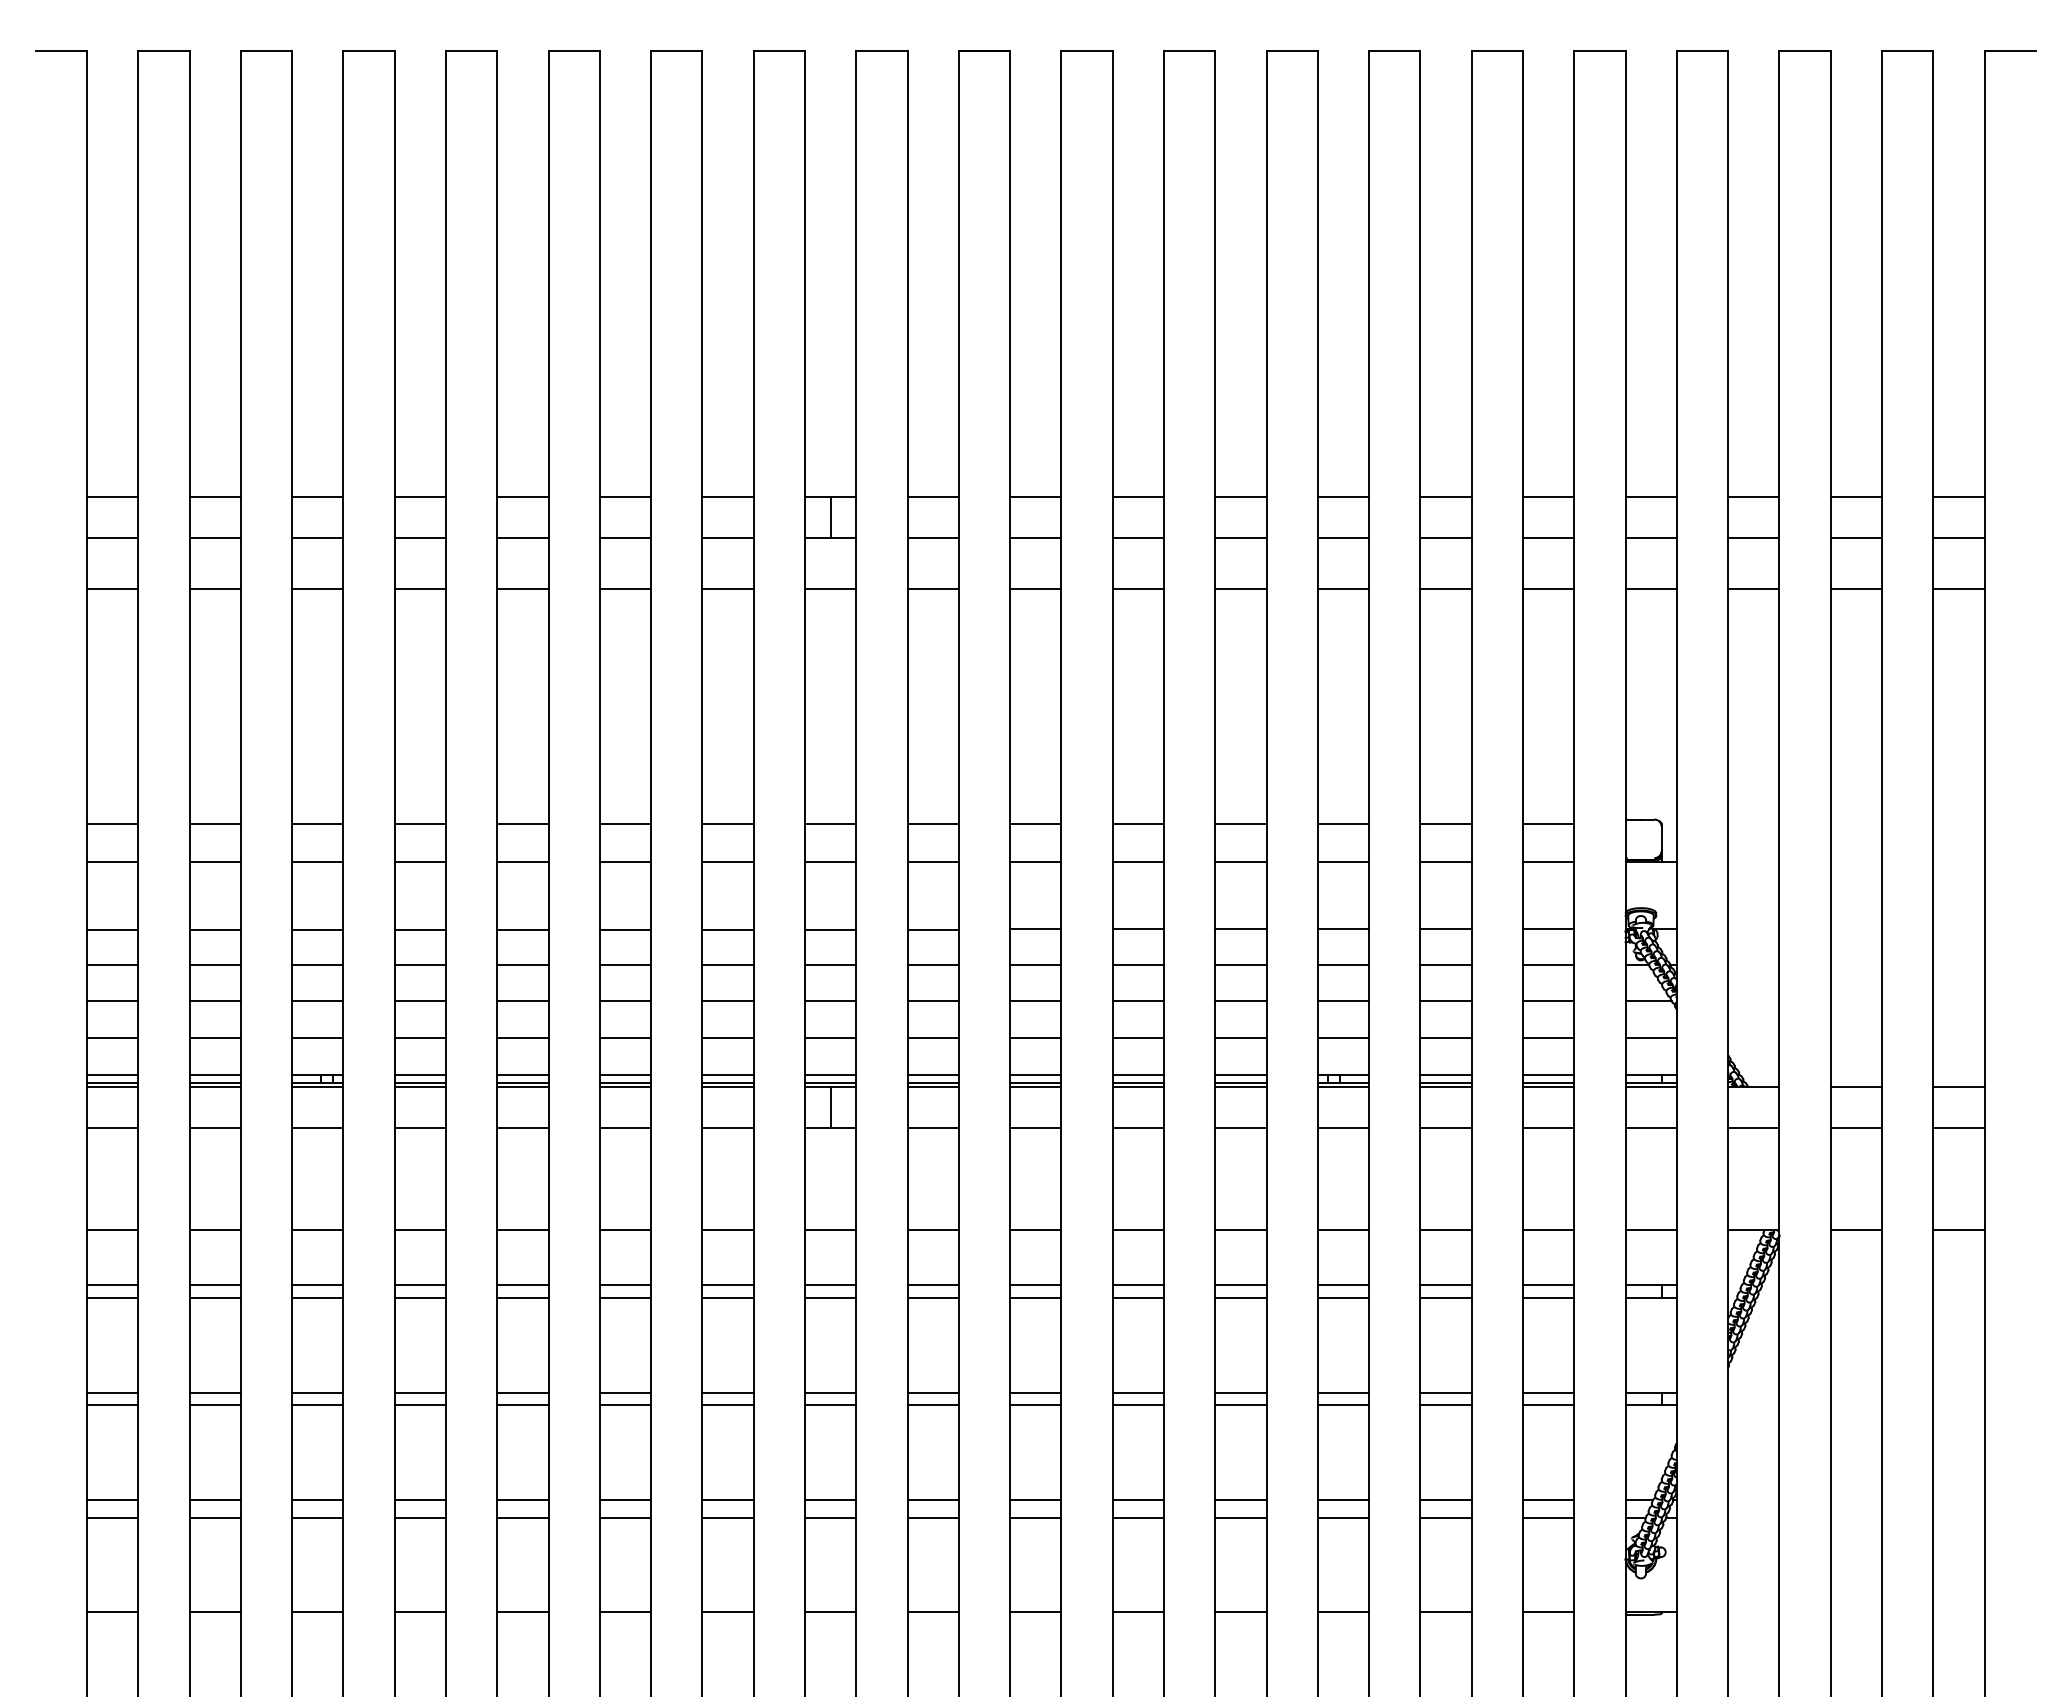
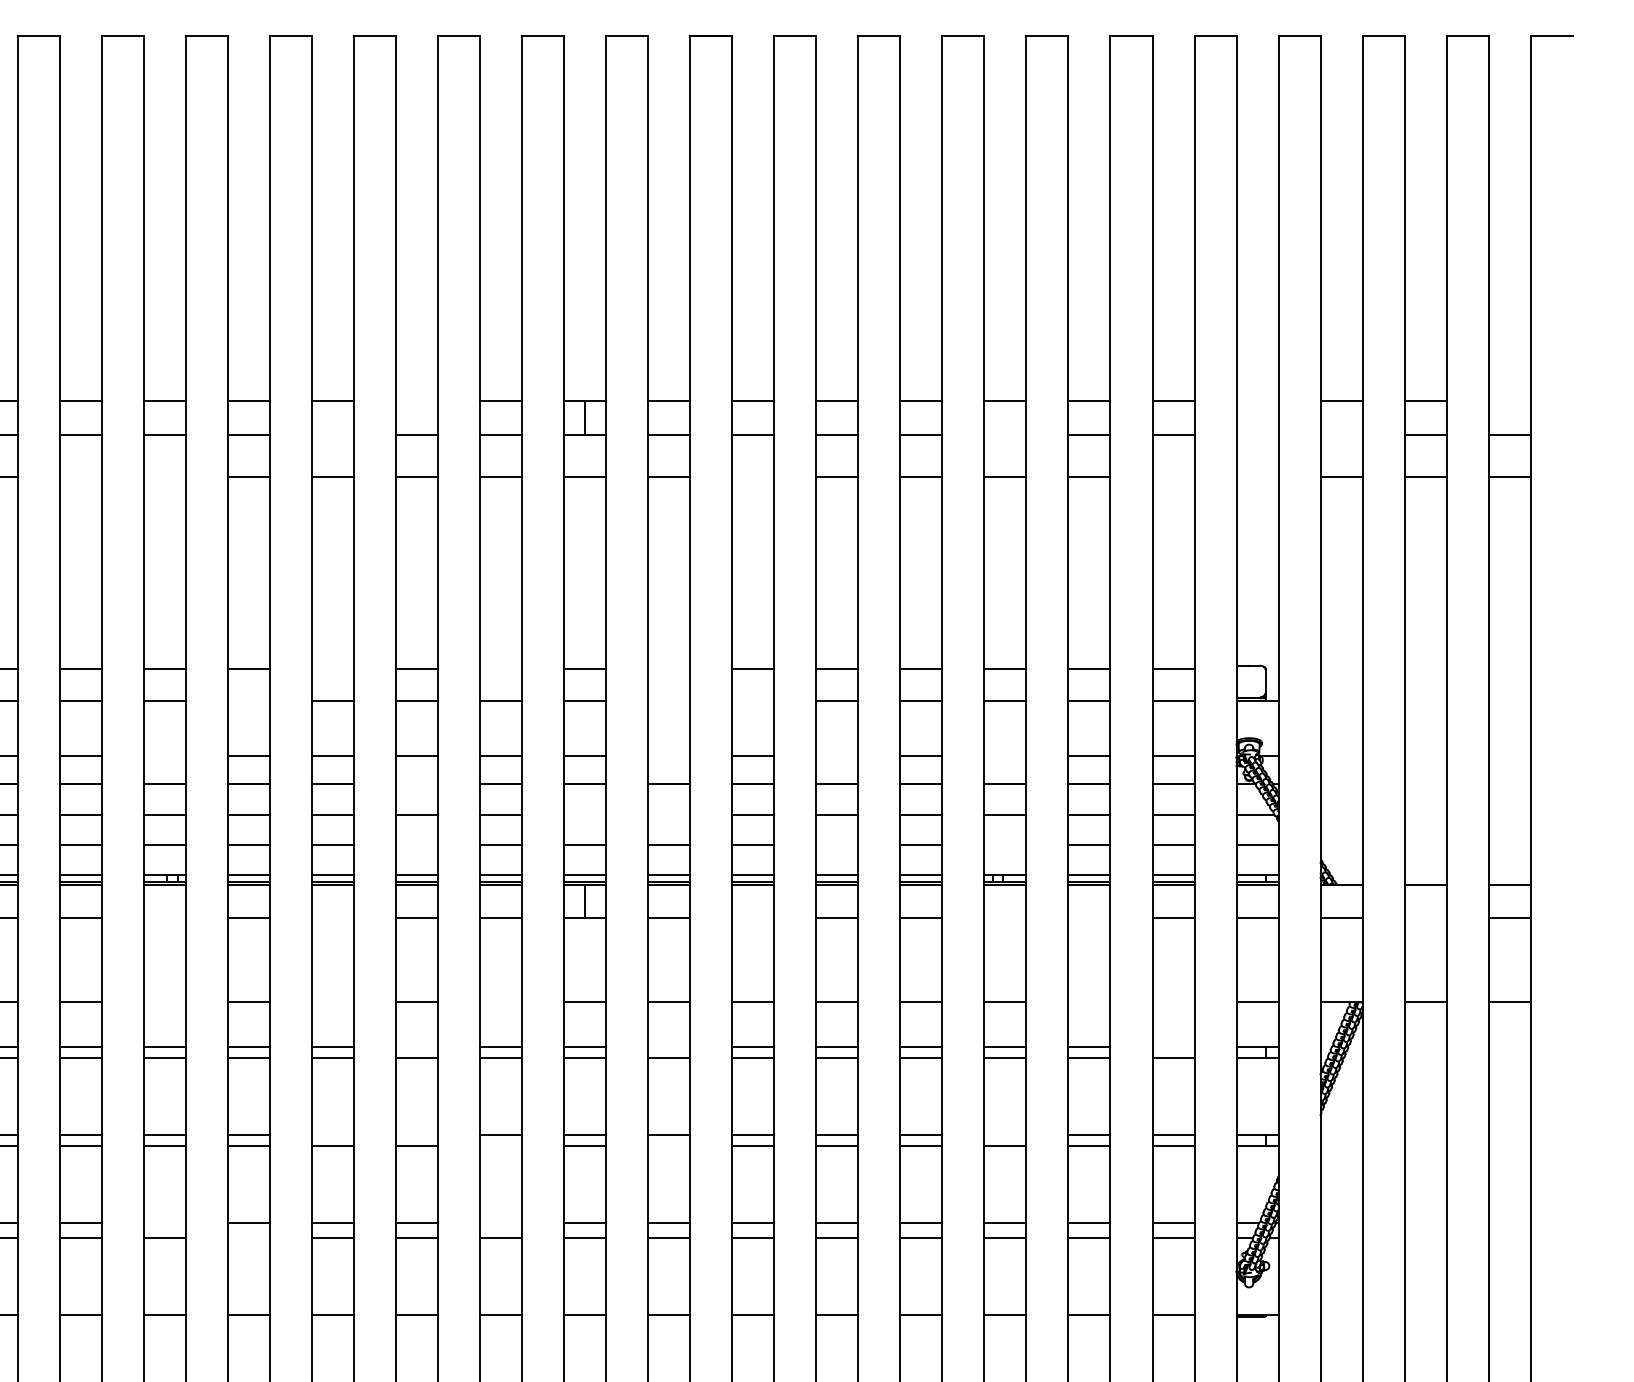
line: (625, 497) -> (417, 401), removed
line: (1650, 497) -> (1256, 401), removed
line: (1958, 497) -> (1509, 401), removed
line: (522, 538) -> (332, 435), removed
line: (1343, 538) -> (1005, 435), removed
line: (1650, 538) -> (1256, 435), removed
line: (1753, 538) -> (1341, 435), removed
line: (214, 589) -> (80, 477), removed
line: (317, 589) -> (164, 477), removed
line: (1035, 589) -> (753, 477), removed
line: (1548, 589) -> (1173, 477), removed
line: (1650, 589) -> (1256, 477), removed
line: (522, 823) -> (332, 668), removed
line: (727, 823) -> (500, 668), removed
line: (932, 823) -> (668, 668), removed
line: (420, 862) -> (249, 700), removed
line: (932, 862) -> (668, 700), removed
line: (1035, 862) -> (753, 700), removed
line: (317, 929) -> (164, 755), removed
line: (932, 929) -> (668, 755), removed
line: (1138, 929) -> (837, 755), removed
line: (1343, 929) -> (1005, 755), removed
line: (625, 964) -> (417, 784), removed
line: (830, 1001) -> (585, 814), removed
line: (932, 1001) -> (668, 814), removed
line: (625, 1038) -> (417, 845), removed
line: (1138, 1038) -> (837, 845), removed
line: (1343, 1038) -> (1005, 845), removed
line: (317, 1127) -> (164, 917), removed
line: (522, 1127) -> (332, 917), removed
line: (1035, 1127) -> (753, 917), removed
line: (1343, 1127) -> (1005, 917), removed
line: (1445, 1127) -> (1088, 917), removed
line: (1856, 1127) -> (1425, 917), removed
line: (317, 1230) -> (164, 1002), removed
line: (522, 1230) -> (332, 1002), removed
line: (727, 1230) -> (500, 1002), removed
line: (1445, 1230) -> (1088, 1002), removed
line: (1548, 1230) -> (1173, 1002), removed
line: (625, 1285) -> (417, 1047), removed
line: (932, 1285) -> (668, 1047), removed
line: (1548, 1285) -> (1173, 1047), removed
line: (522, 1392) -> (332, 1135), removed
line: (625, 1392) -> (417, 1135), removed
line: (1343, 1392) -> (1005, 1135), removed
line: (727, 1405) -> (500, 1145), removed
line: (932, 1405) -> (668, 1145), removed
line: (317, 1500) -> (164, 1223), removed
line: (727, 1500) -> (500, 1223), removed
line: (420, 1517) -> (249, 1237), removed

